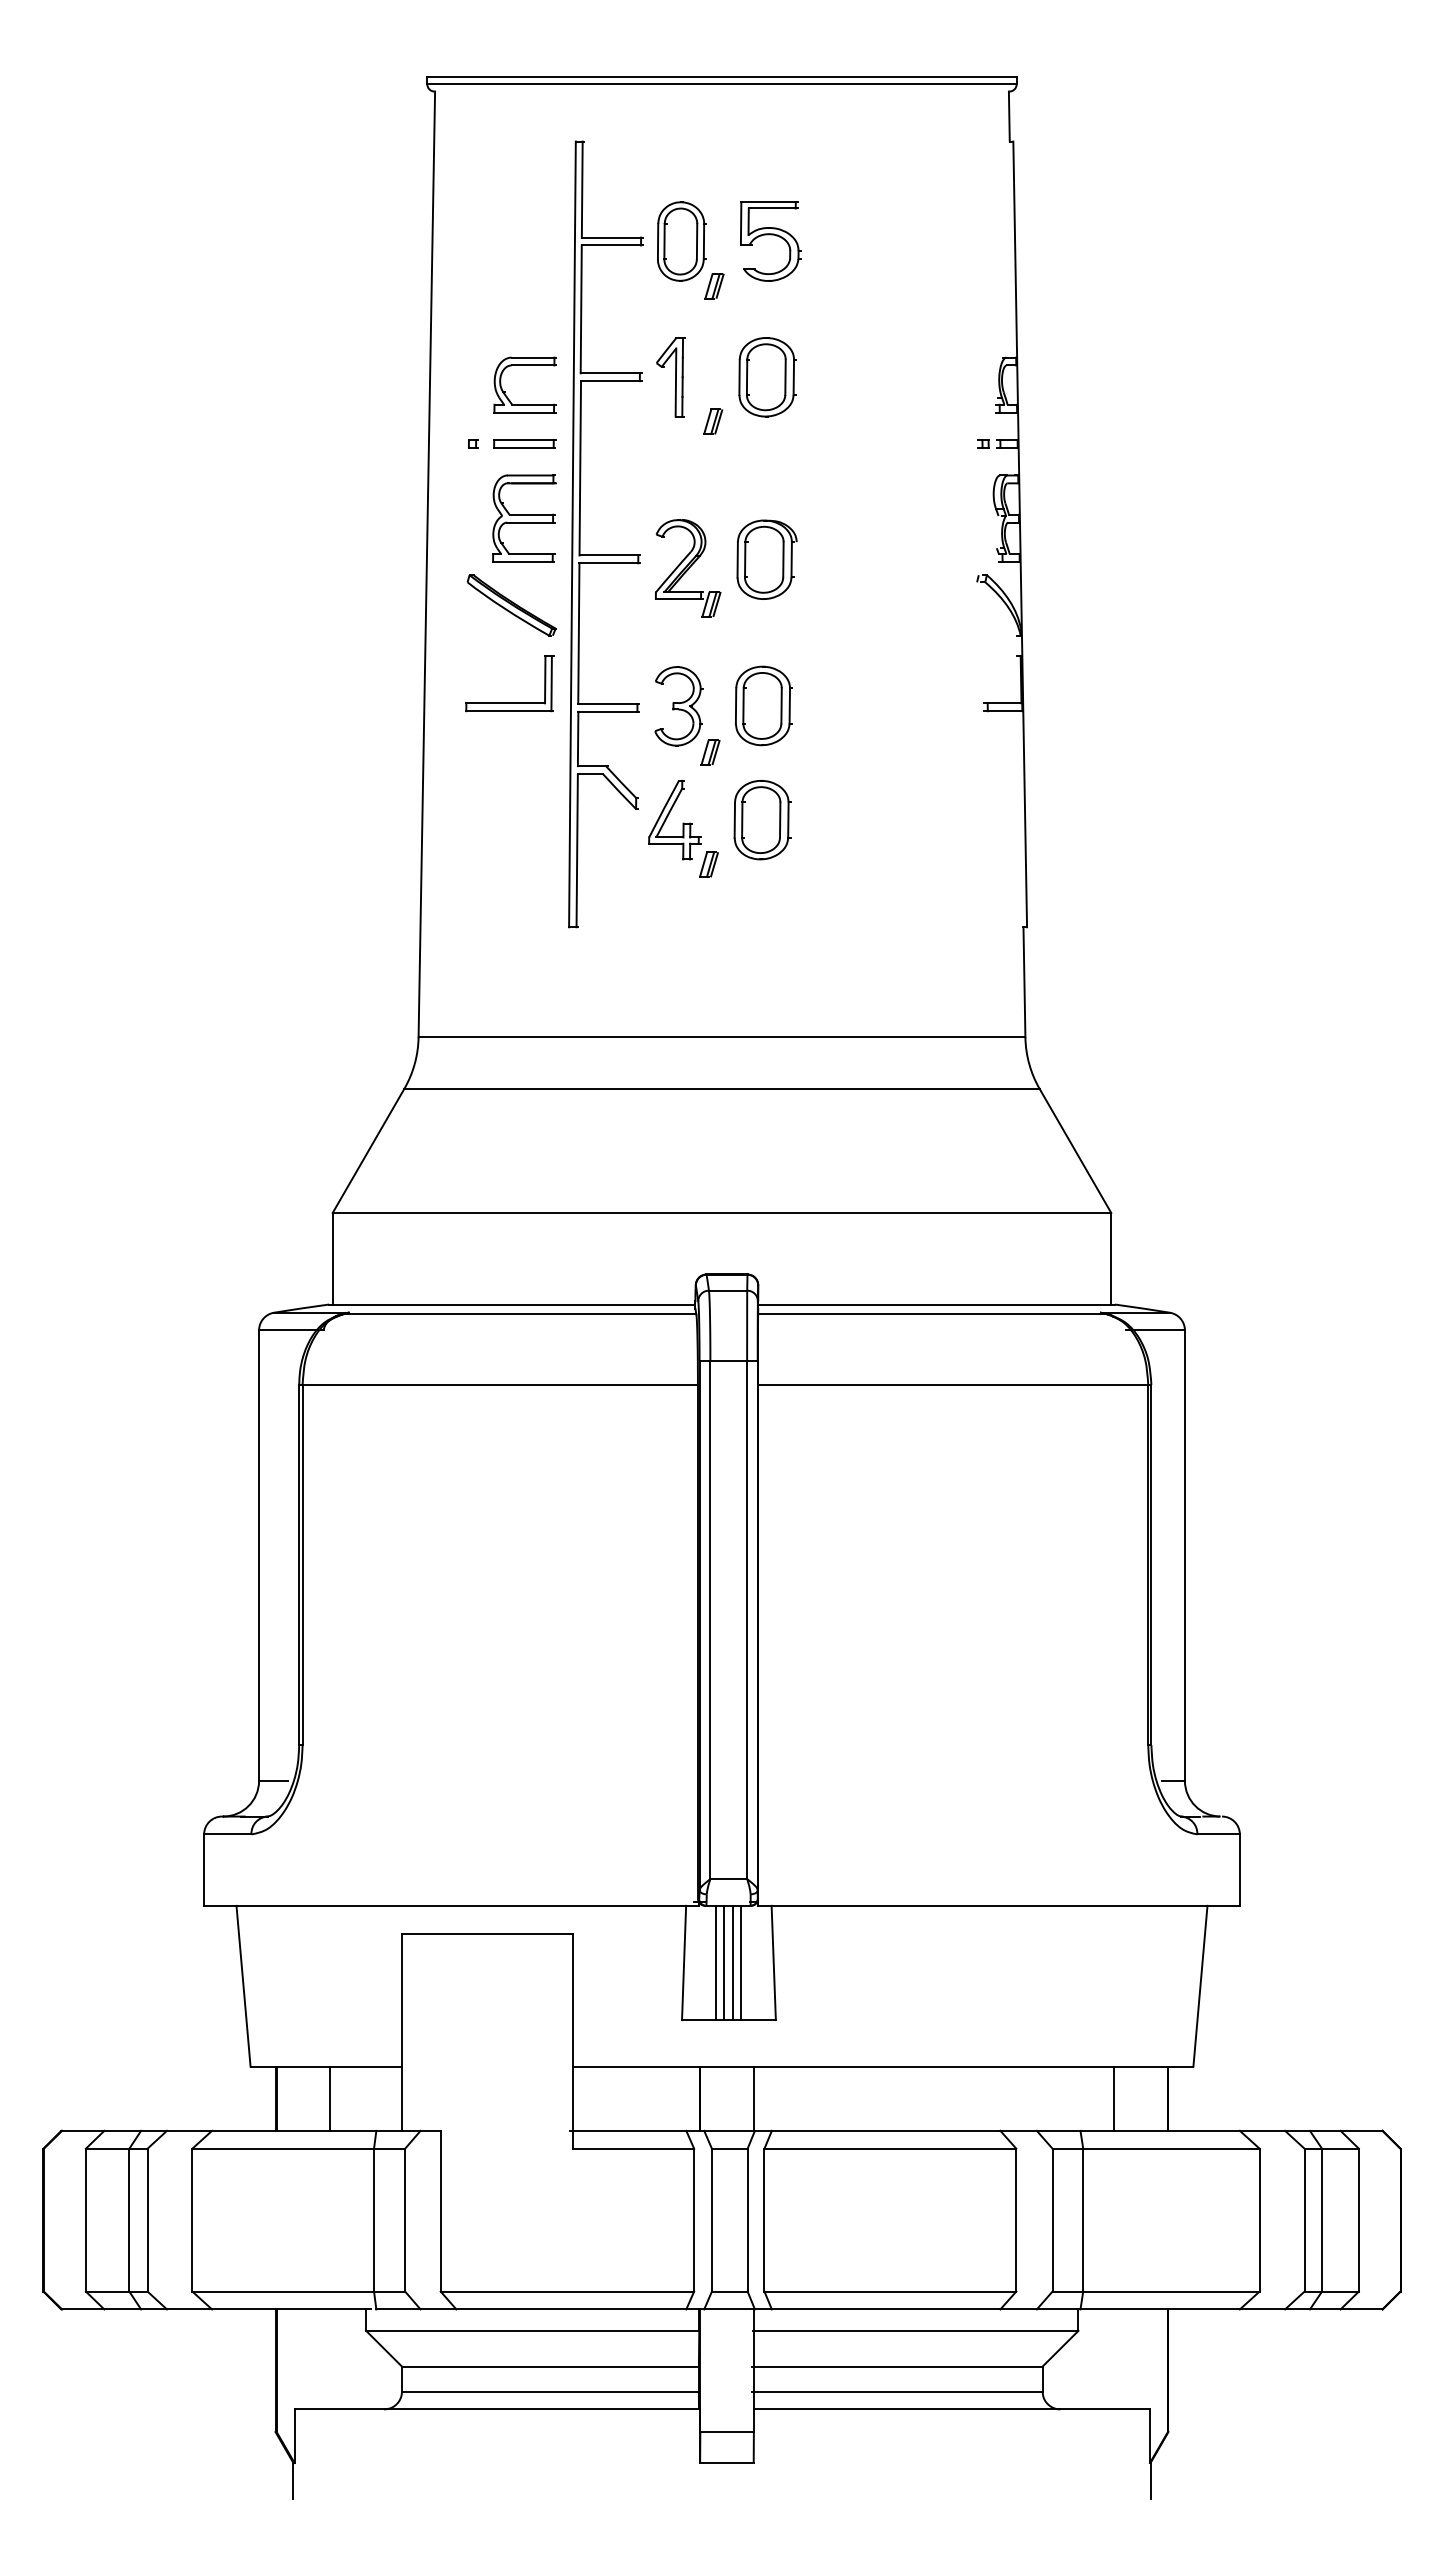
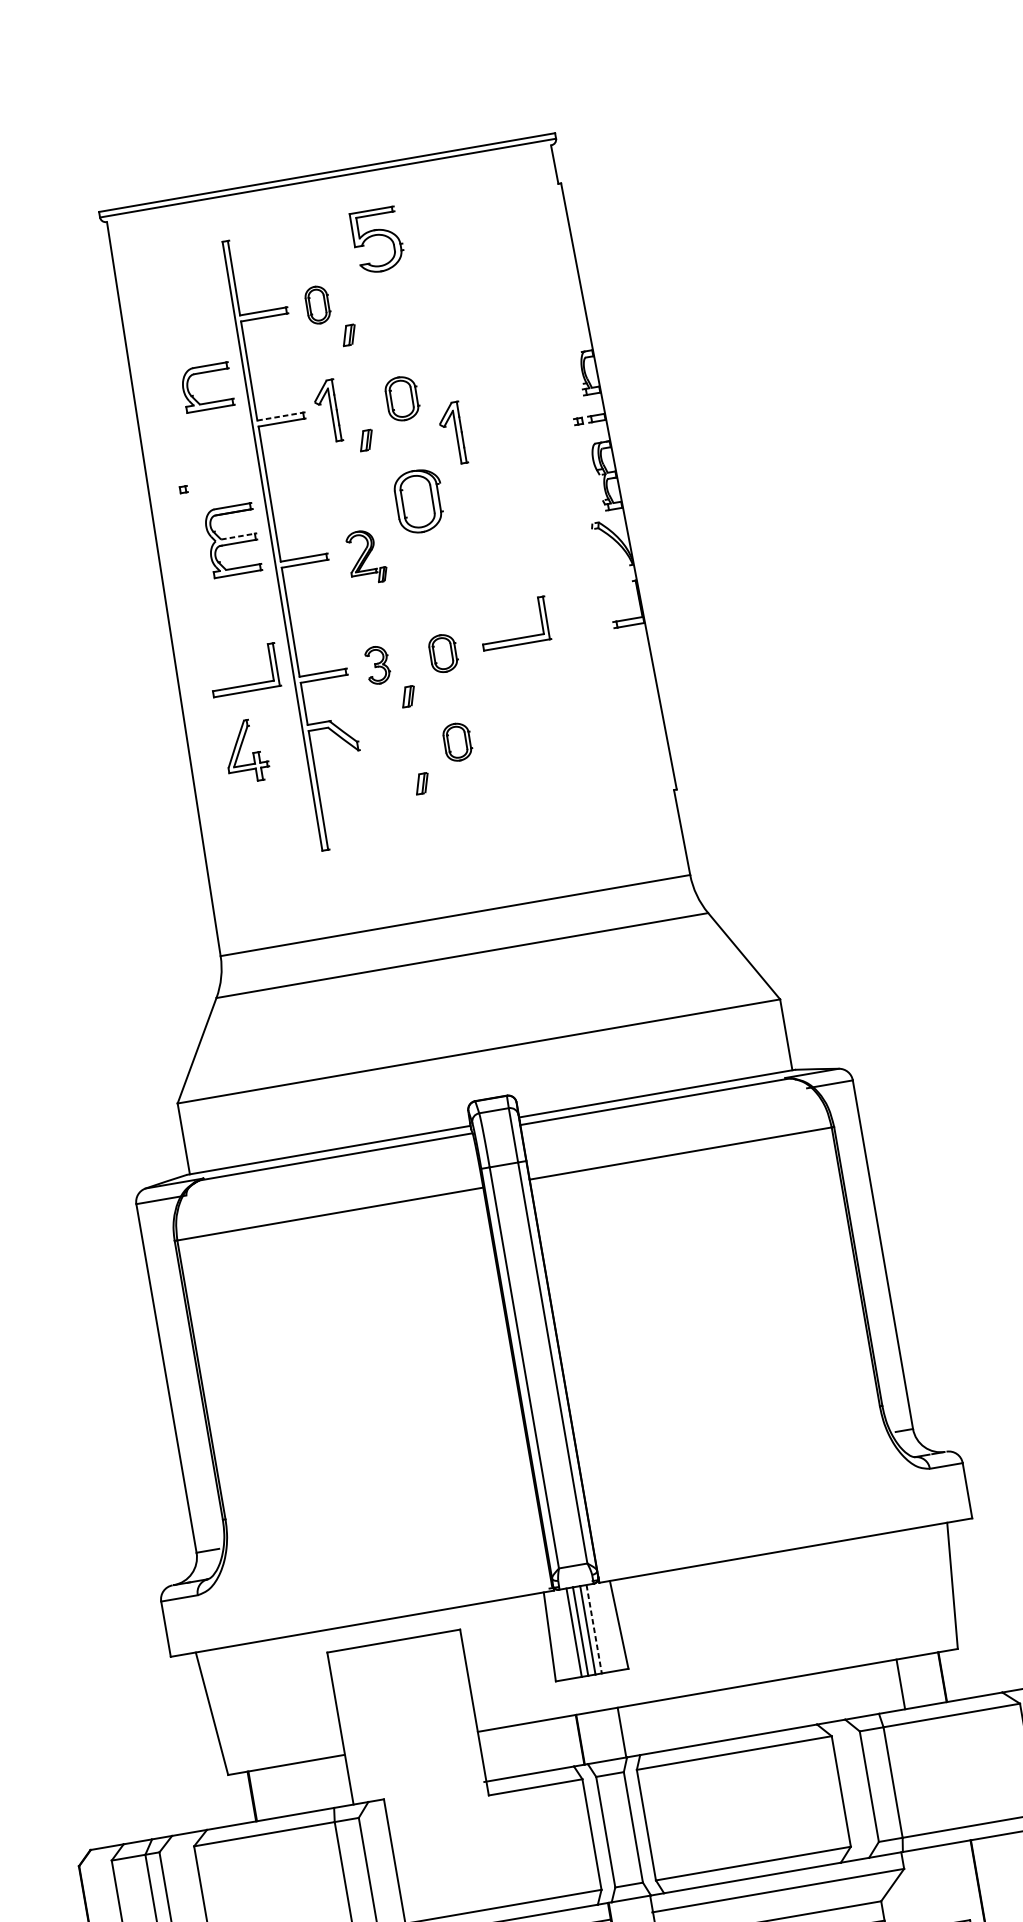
part: (681, 241) -> (317, 305), size x0.6
part: (770, 241) -> (377, 240), moved
part: (524, 365) -> (204, 372), moved
line: (610, 373) -> (280, 416), solid -> dashed
part: (767, 377) -> (402, 398), size x0.7
part: (822, 432) -> (452, 434), added
part: (524, 443) -> (223, 482), removed
line: (531, 514) -> (238, 536), solid -> dashed
part: (766, 559) -> (419, 501), moved
part: (688, 568) -> (366, 557), size x0.7
part: (511, 605) -> (234, 609), removed
part: (858, 702) -> (516, 638), added
part: (763, 705) -> (443, 653), size x0.6
part: (678, 706) -> (377, 665), size x0.6
part: (668, 816) -> (240, 749), moved
part: (762, 820) -> (457, 742), size x0.6
line: (741, 1963) -> (594, 1629), solid -> dashed
line: (330, 2098) -> (294, 1789), removed

